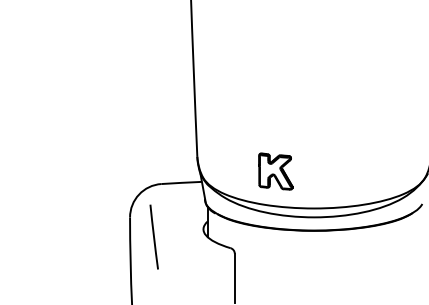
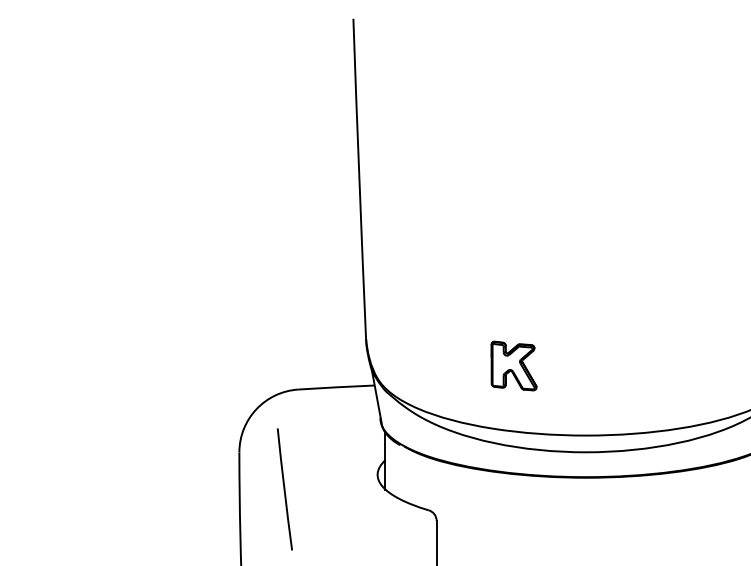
part: (275, 171) -> (513, 365), size x0.71

